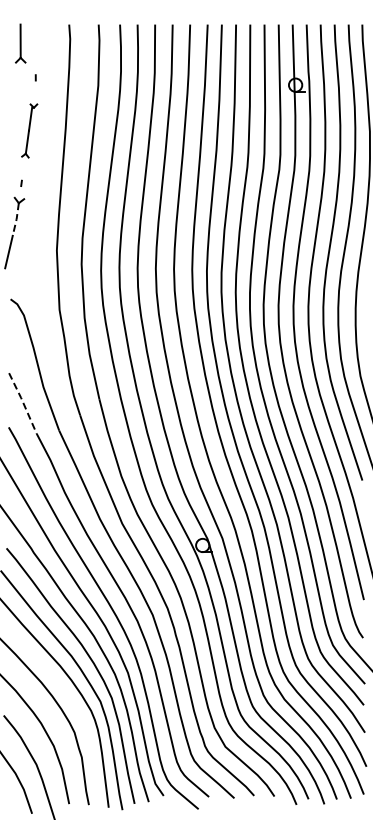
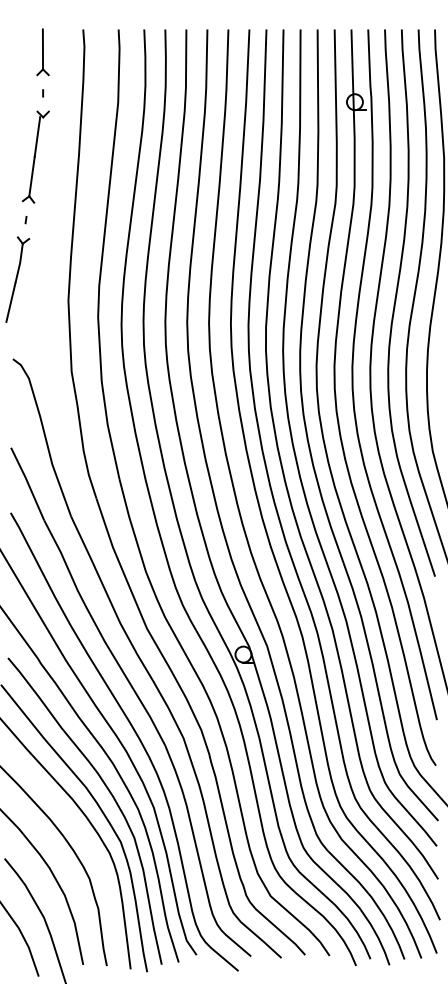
part: (20, 43) -> (42, 52), moved
part: (29, 130) -> (35, 156), size x1.43
line: (16, 219) -> (19, 263), dashed -> solid
line: (23, 403) -> (28, 484), dashed -> solid

